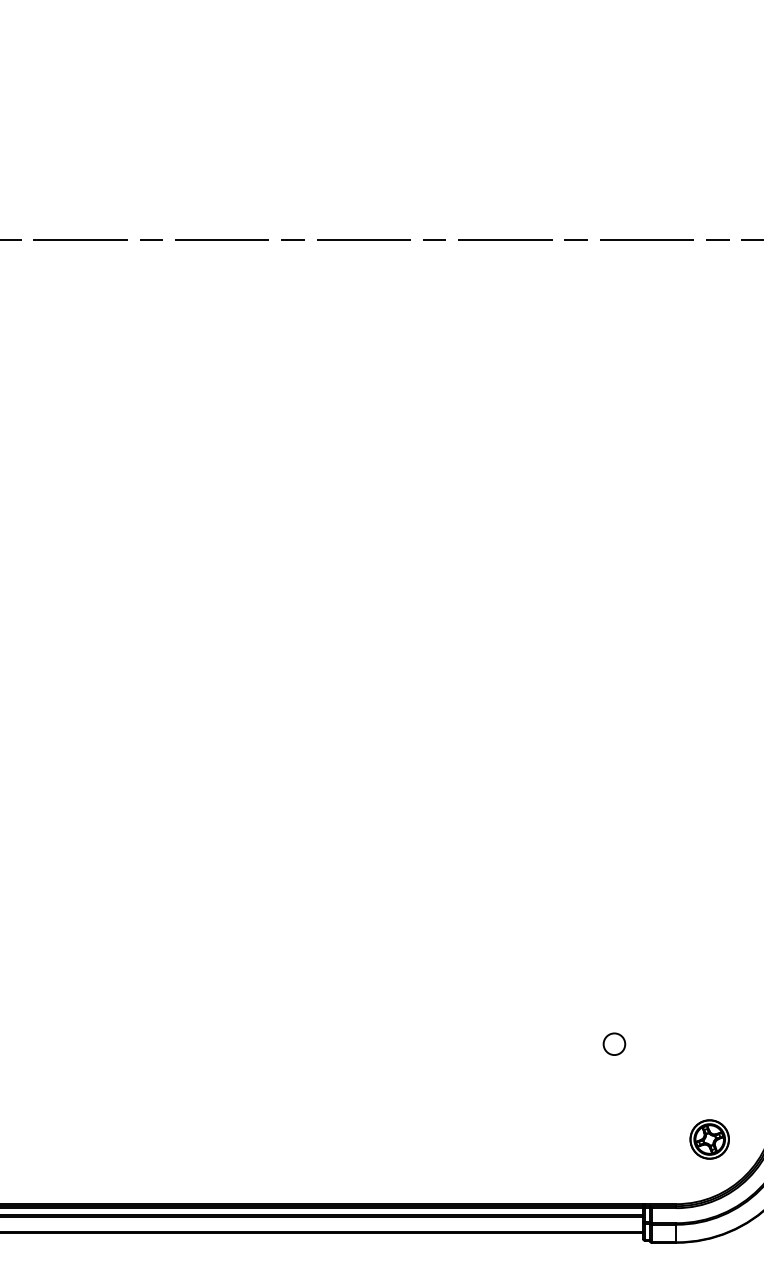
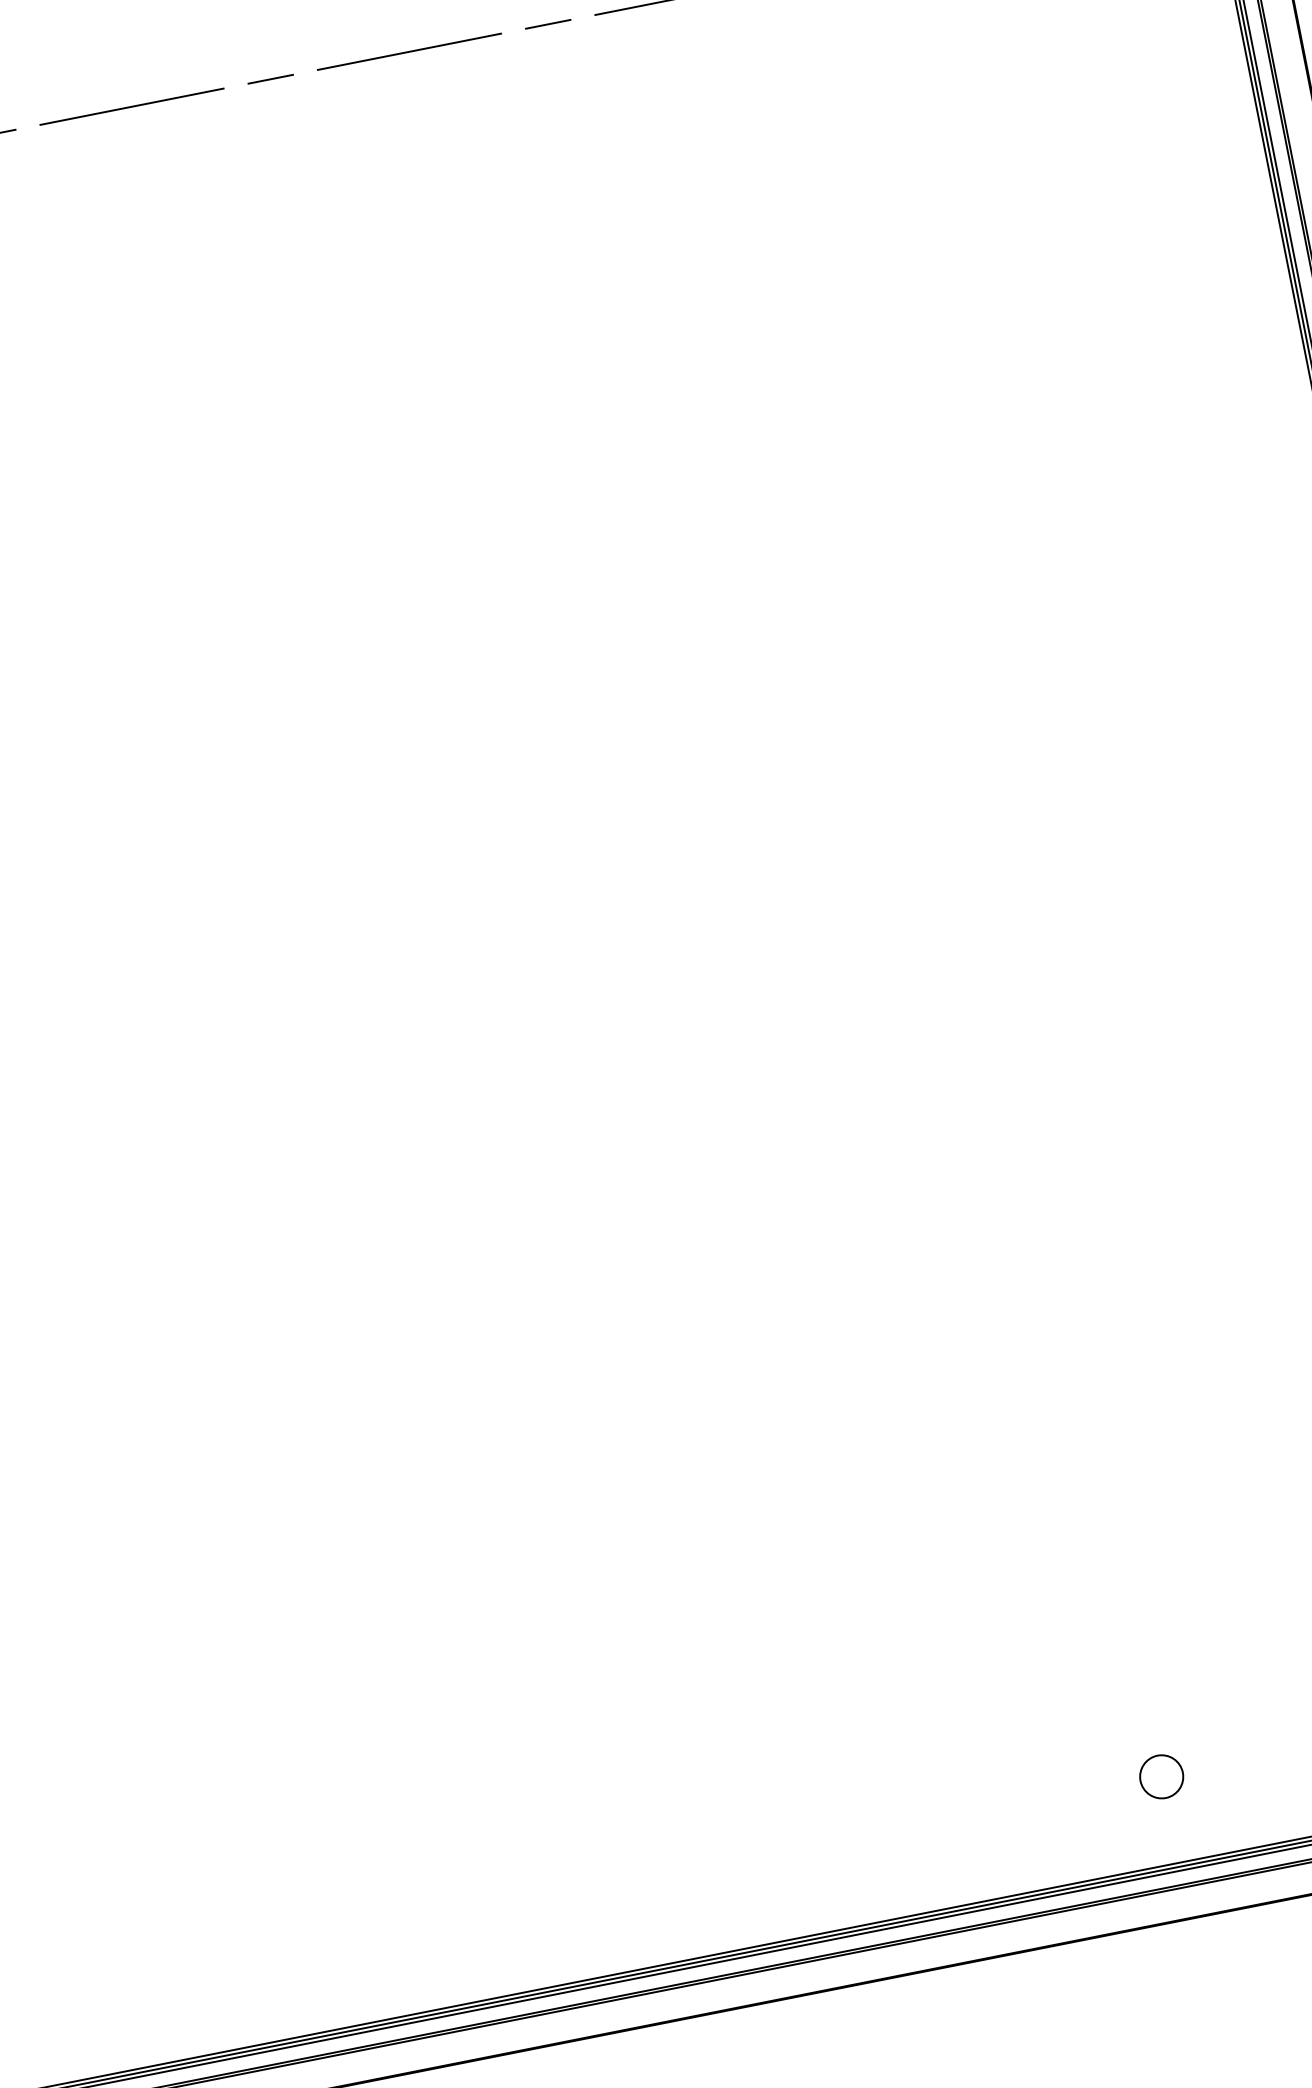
circle: (614, 1043) -> (1161, 1775), moved

